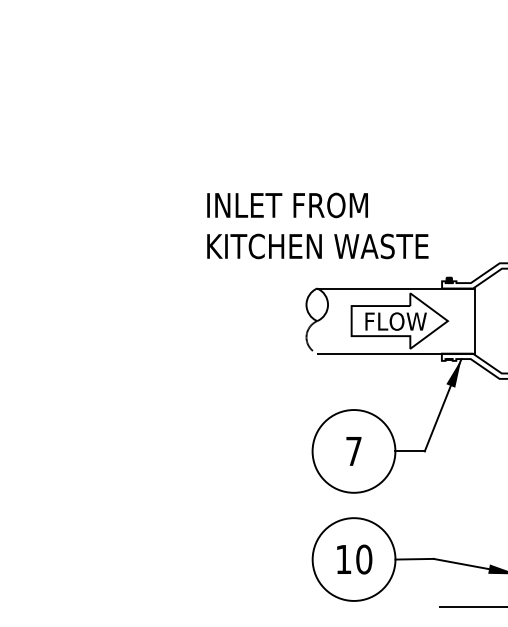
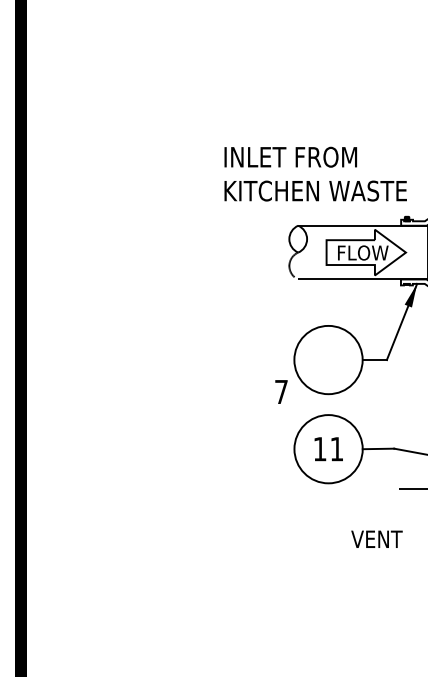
text: (317, 225) -> (315, 173), moved
text: (353, 450) -> (281, 391), moved
text: (363, 558) -> (336, 448), 10 -> 11

